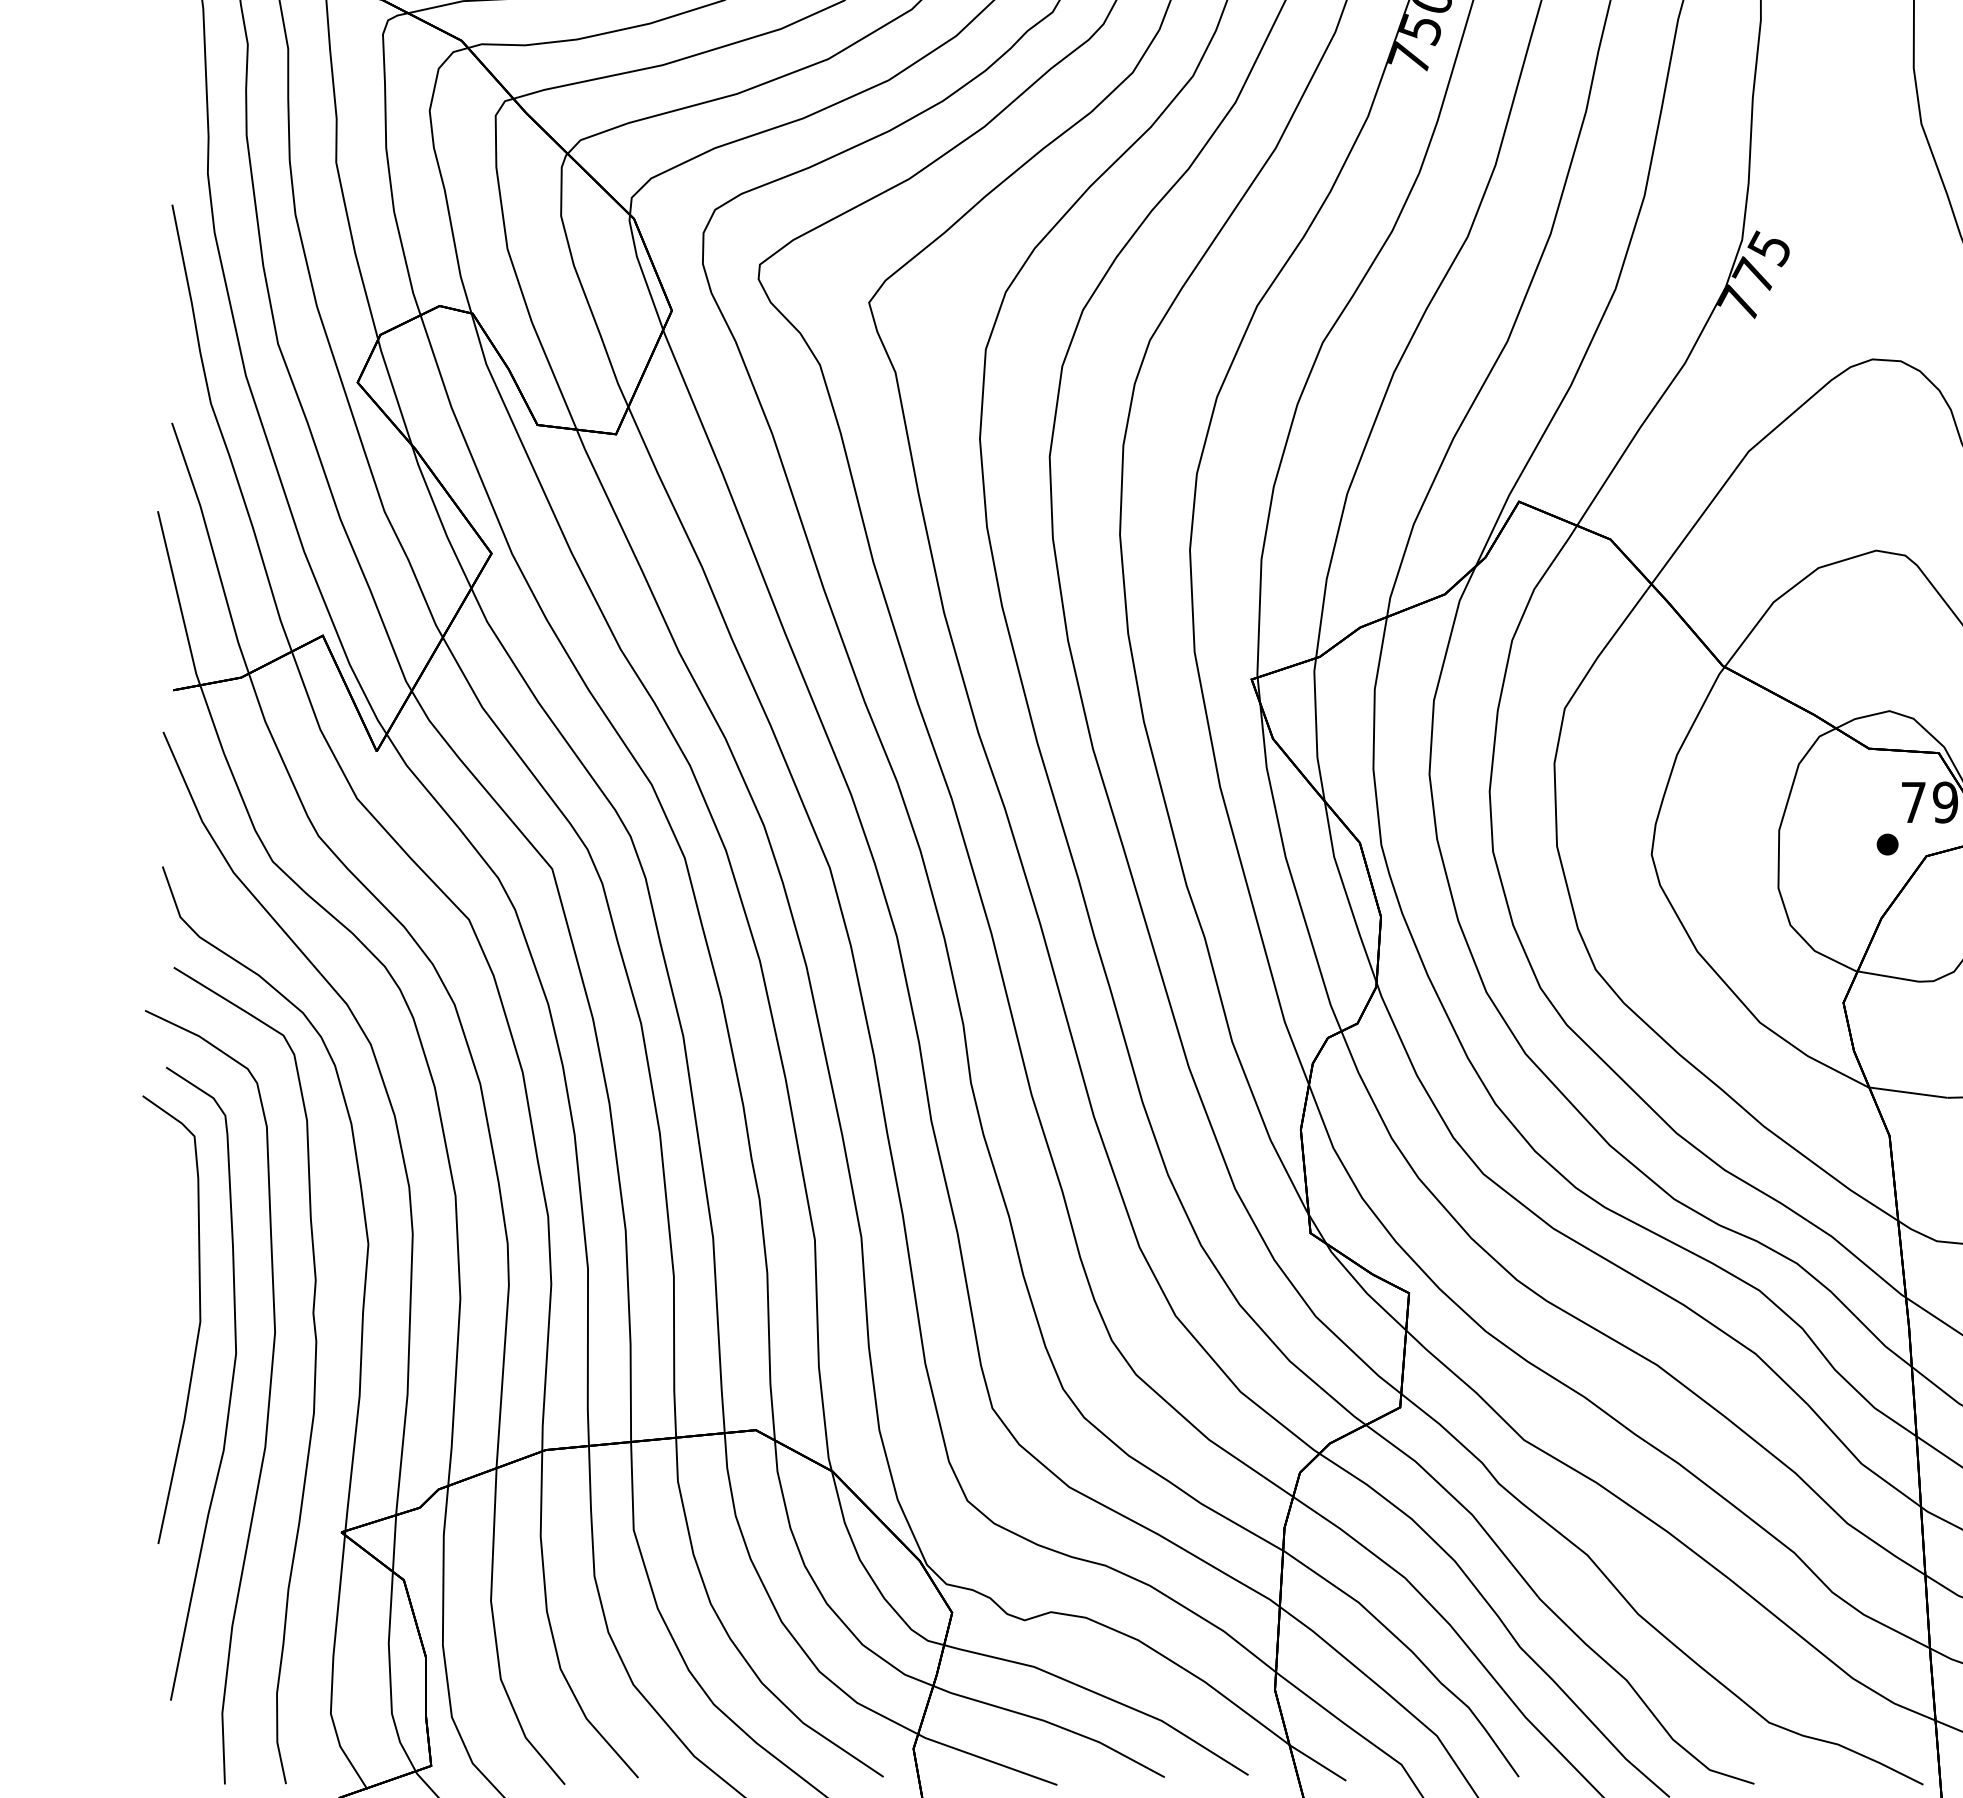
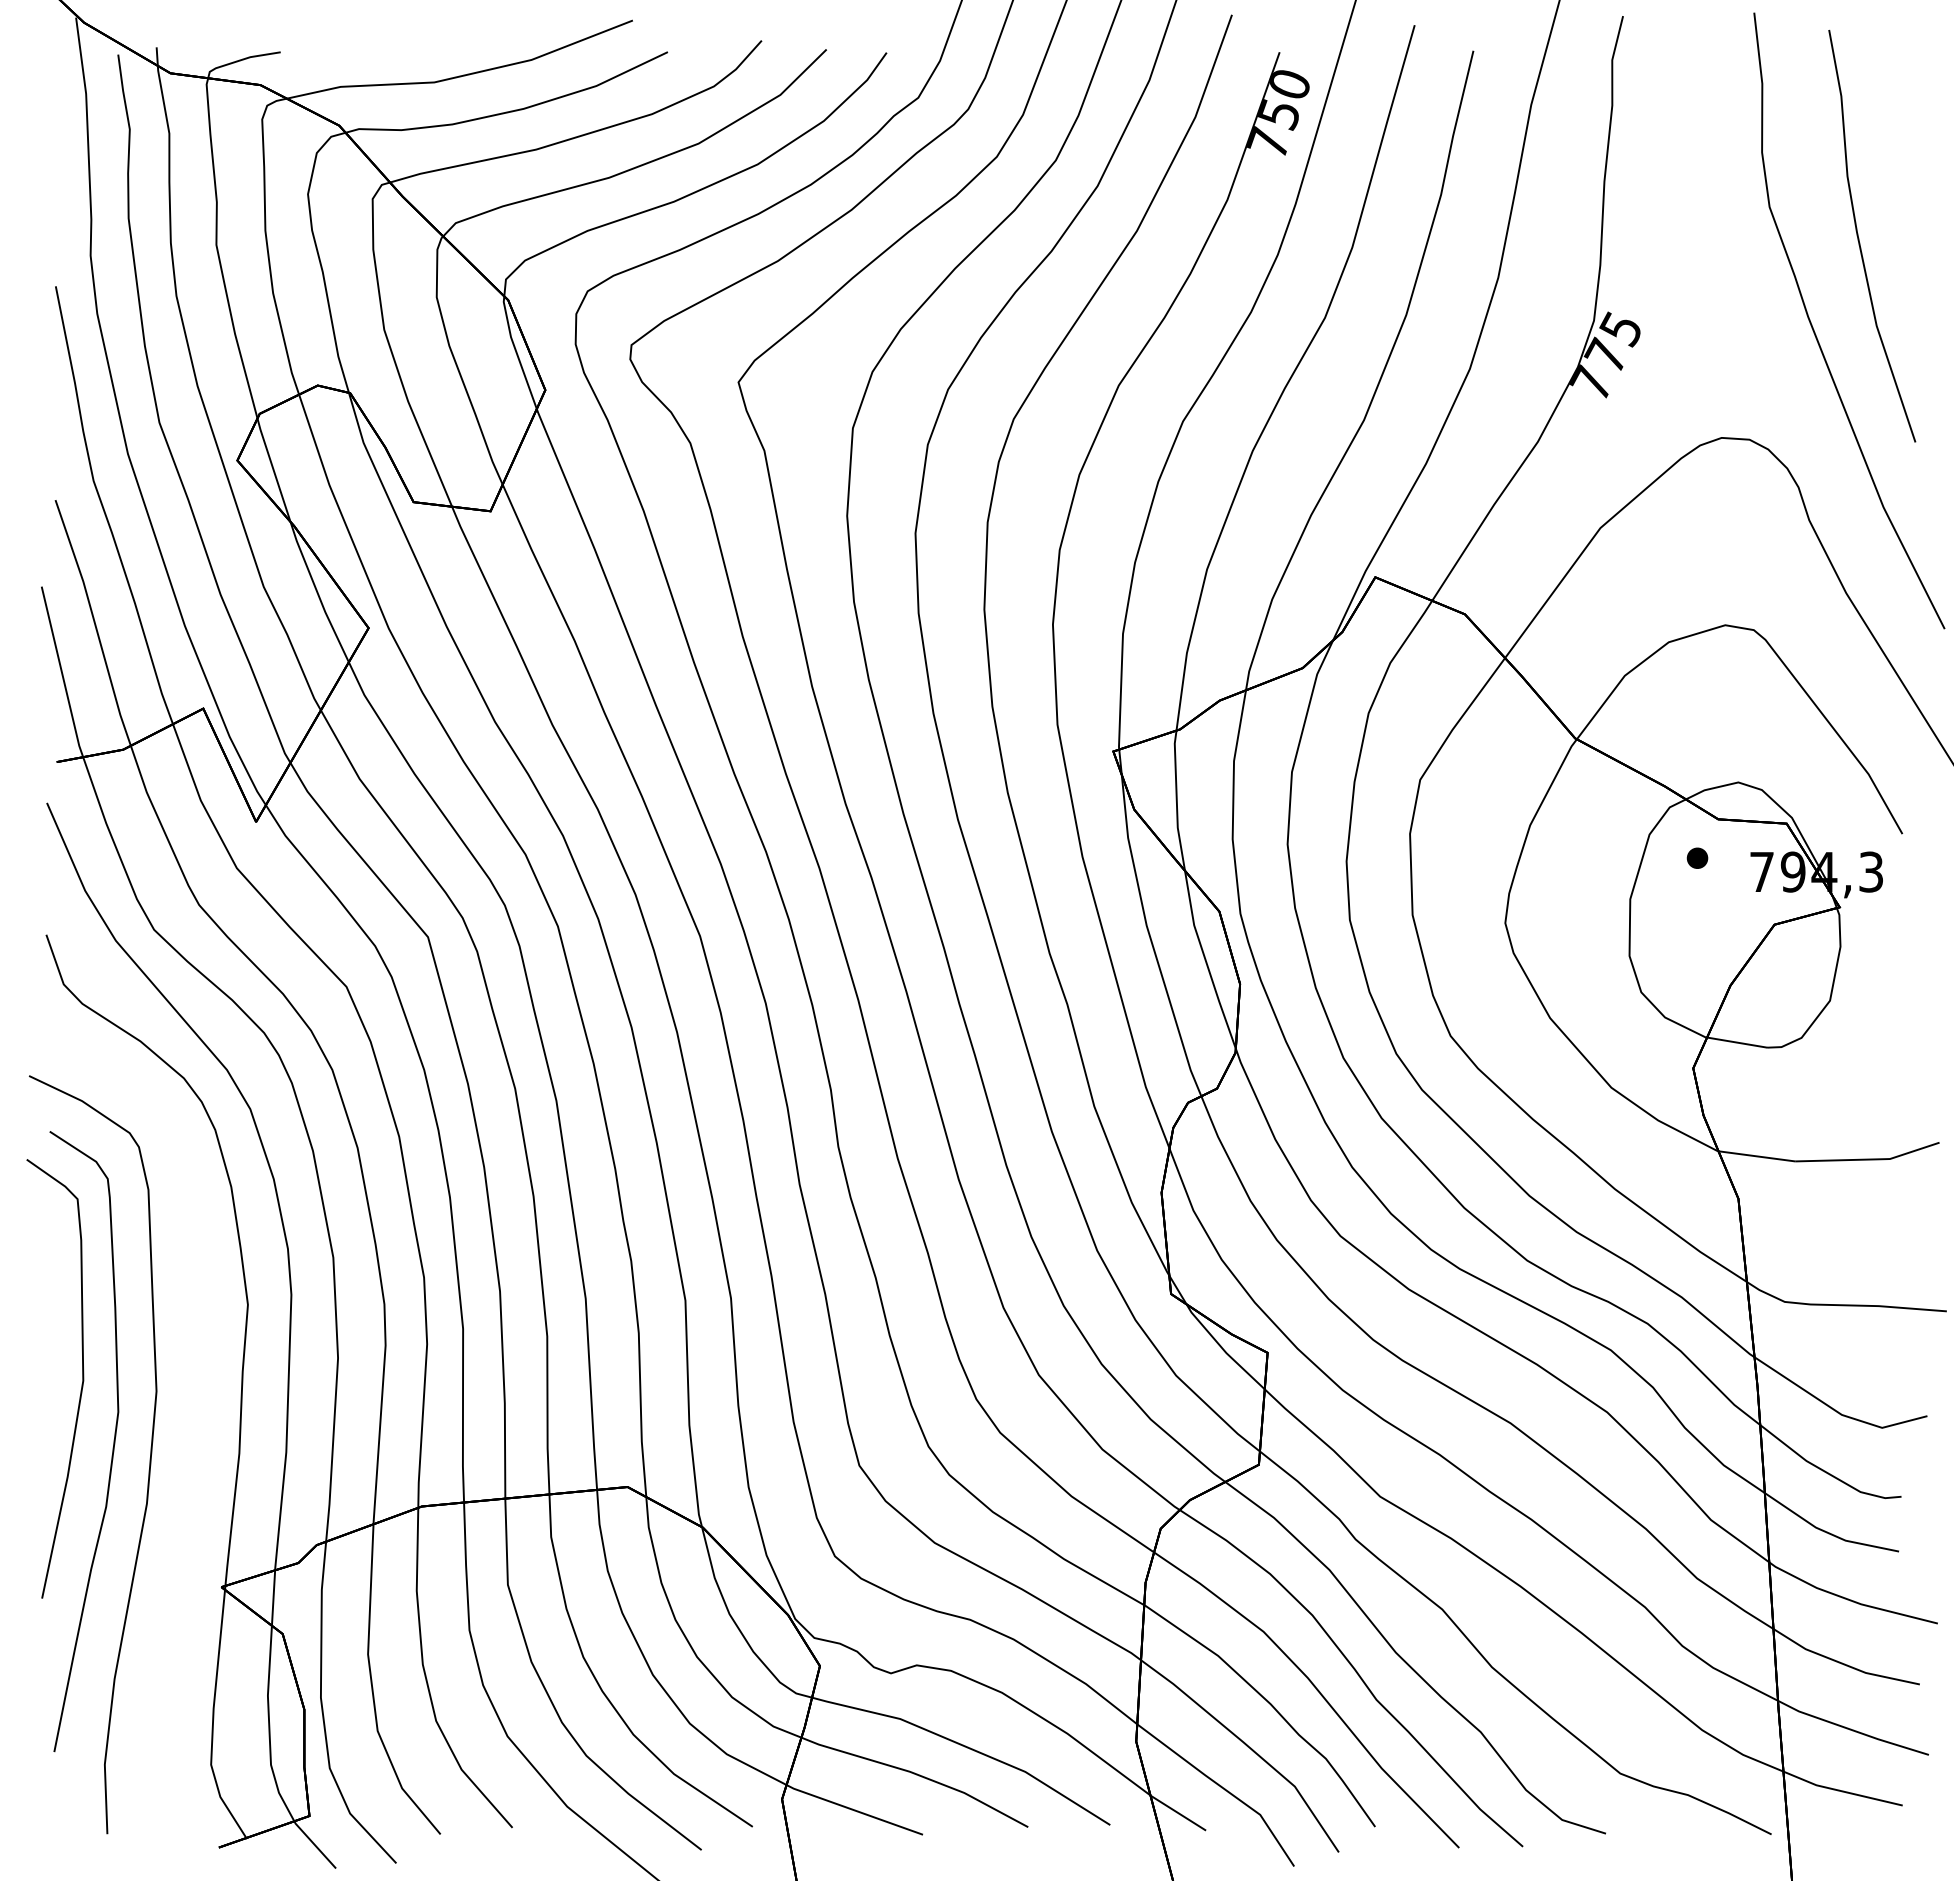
part: (1887, 843) -> (1697, 857), moved
part: (313, 1375) -> (194, 1433), removed

